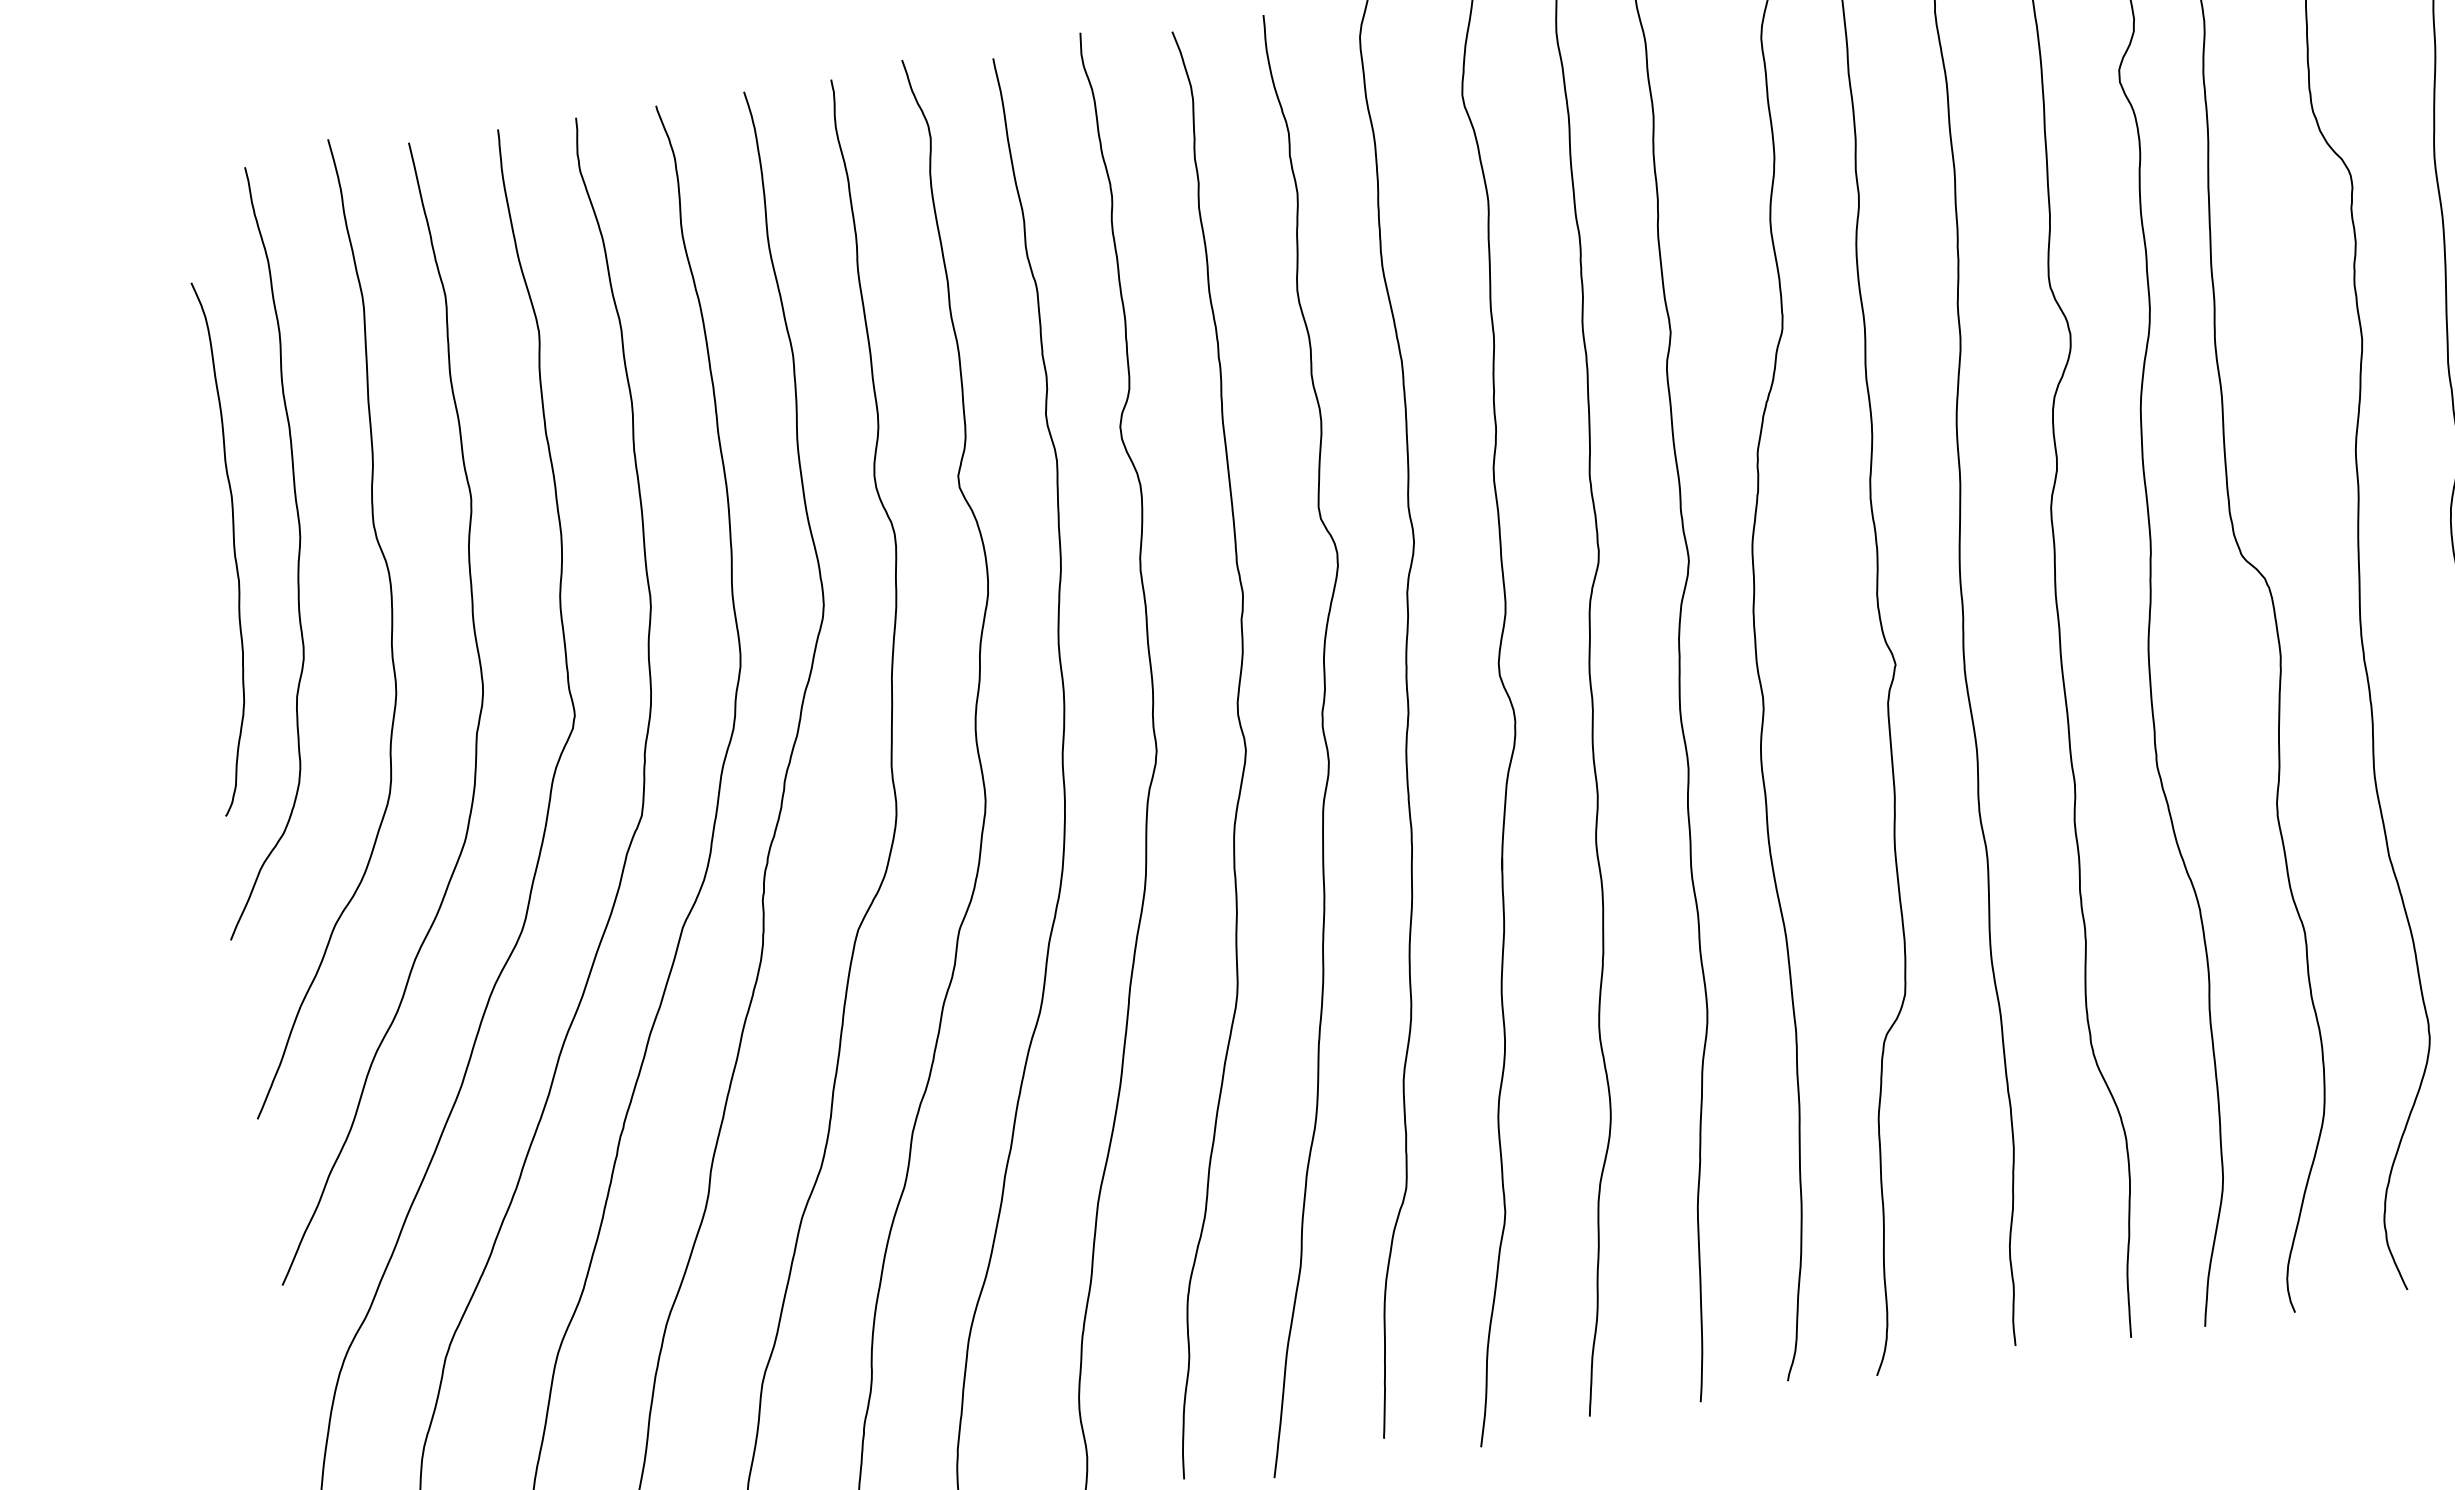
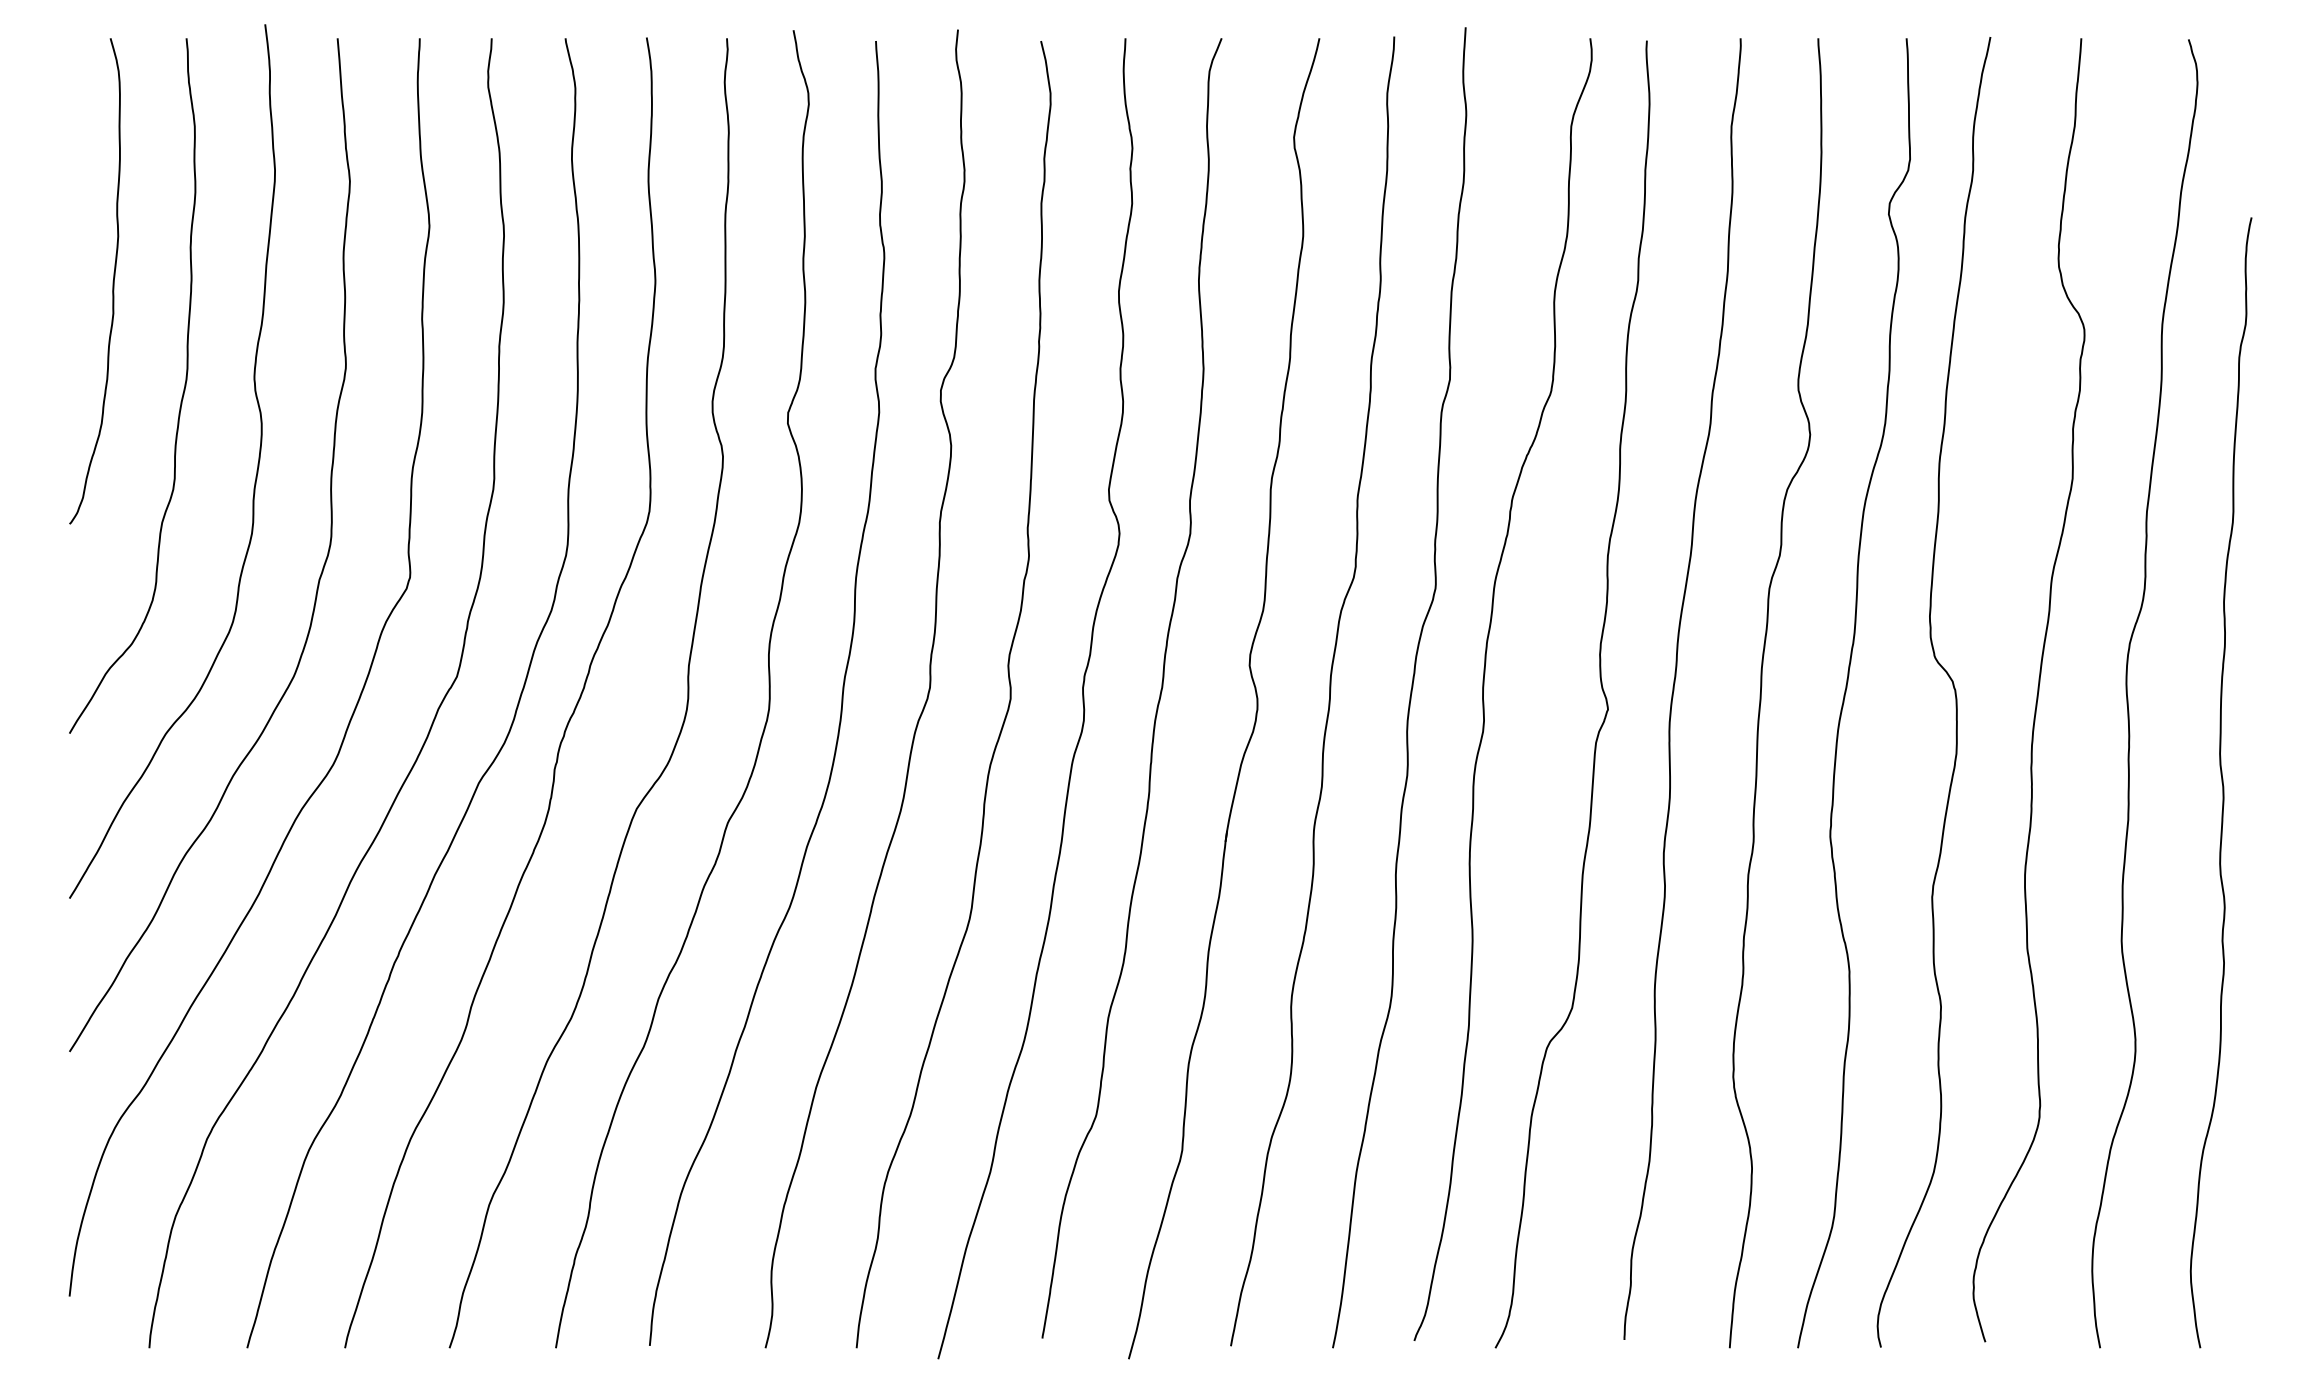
curve: (232, 546) -> (112, 281), moved

